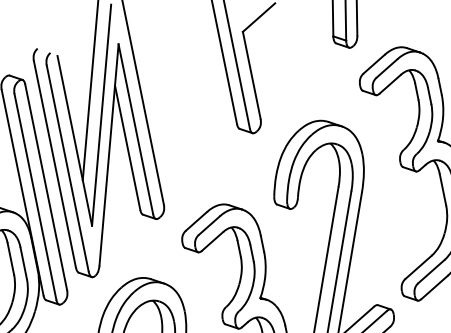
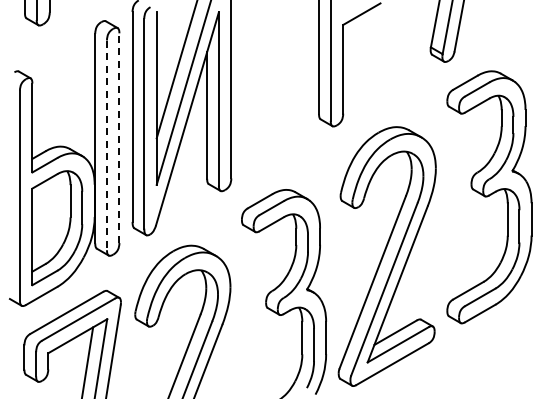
line: (46, 187) -> (119, 138), solid -> dashed
line: (35, 197) -> (106, 145), solid -> dashed

